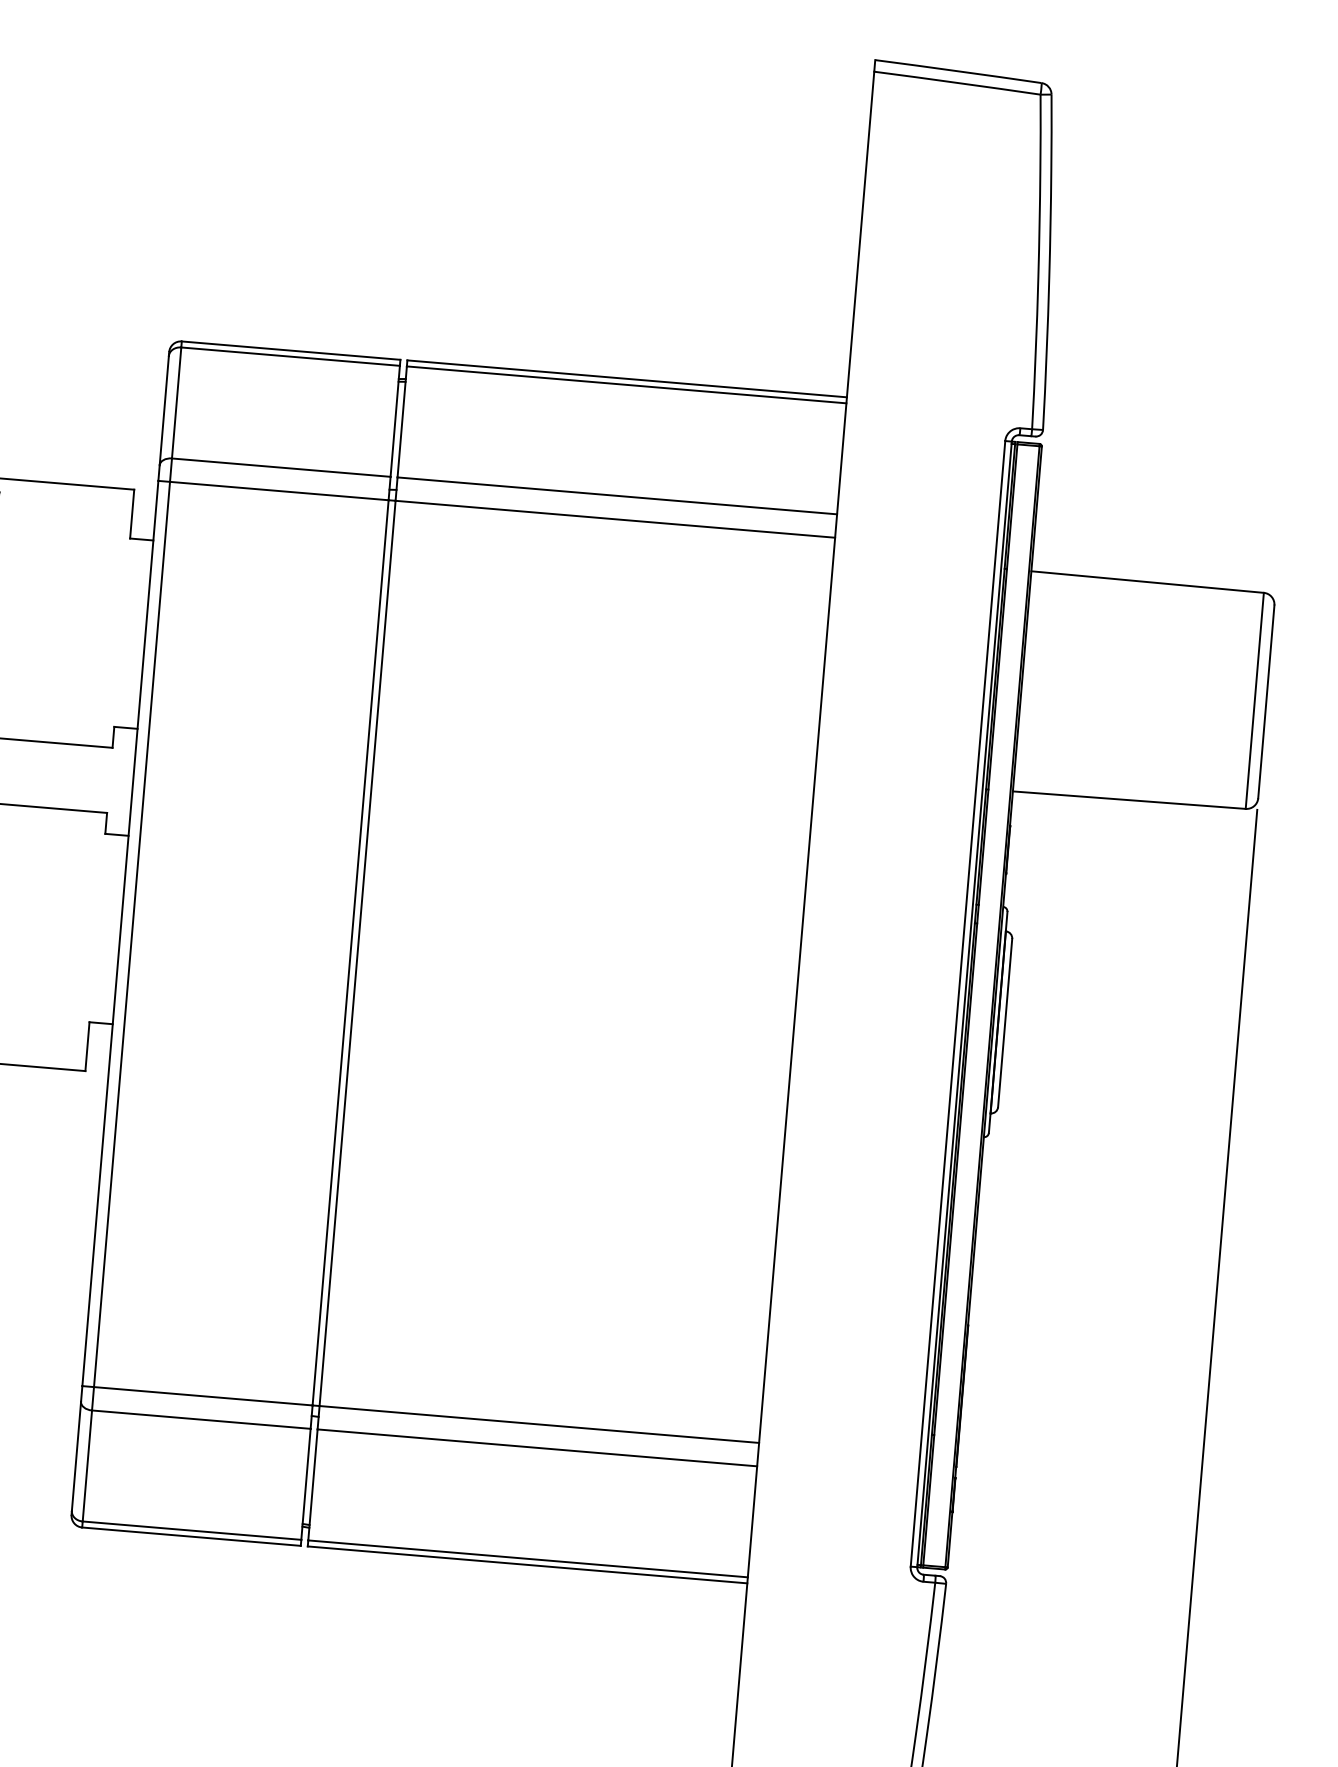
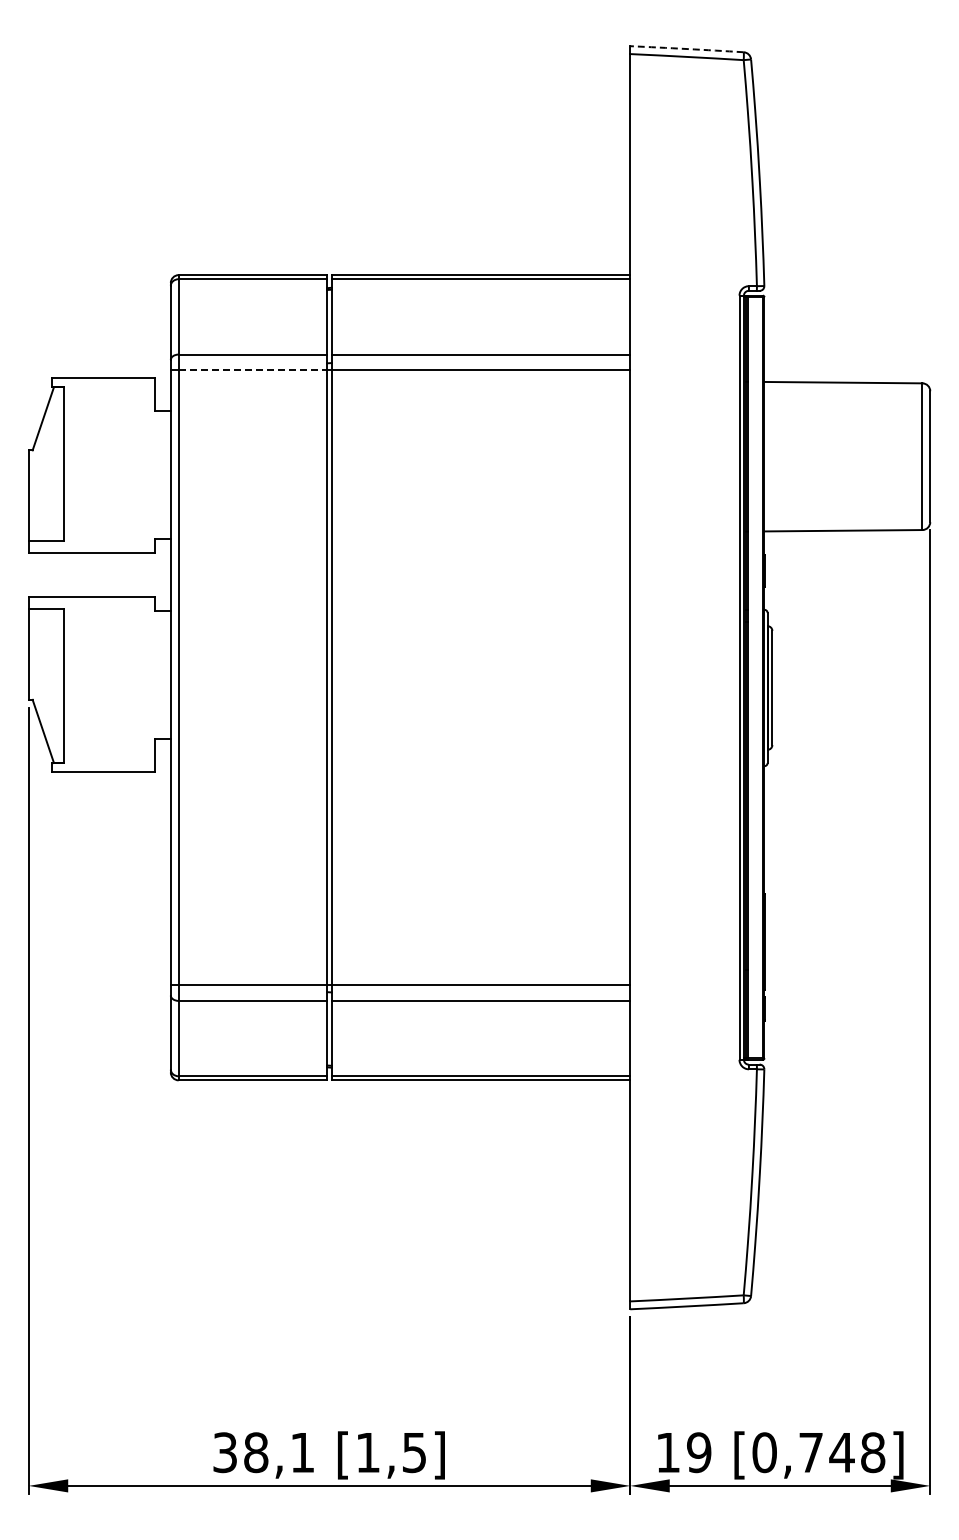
arc: (959, 72) -> (687, 49), solid -> dashed
line: (280, 491) -> (253, 370), solid -> dashed

